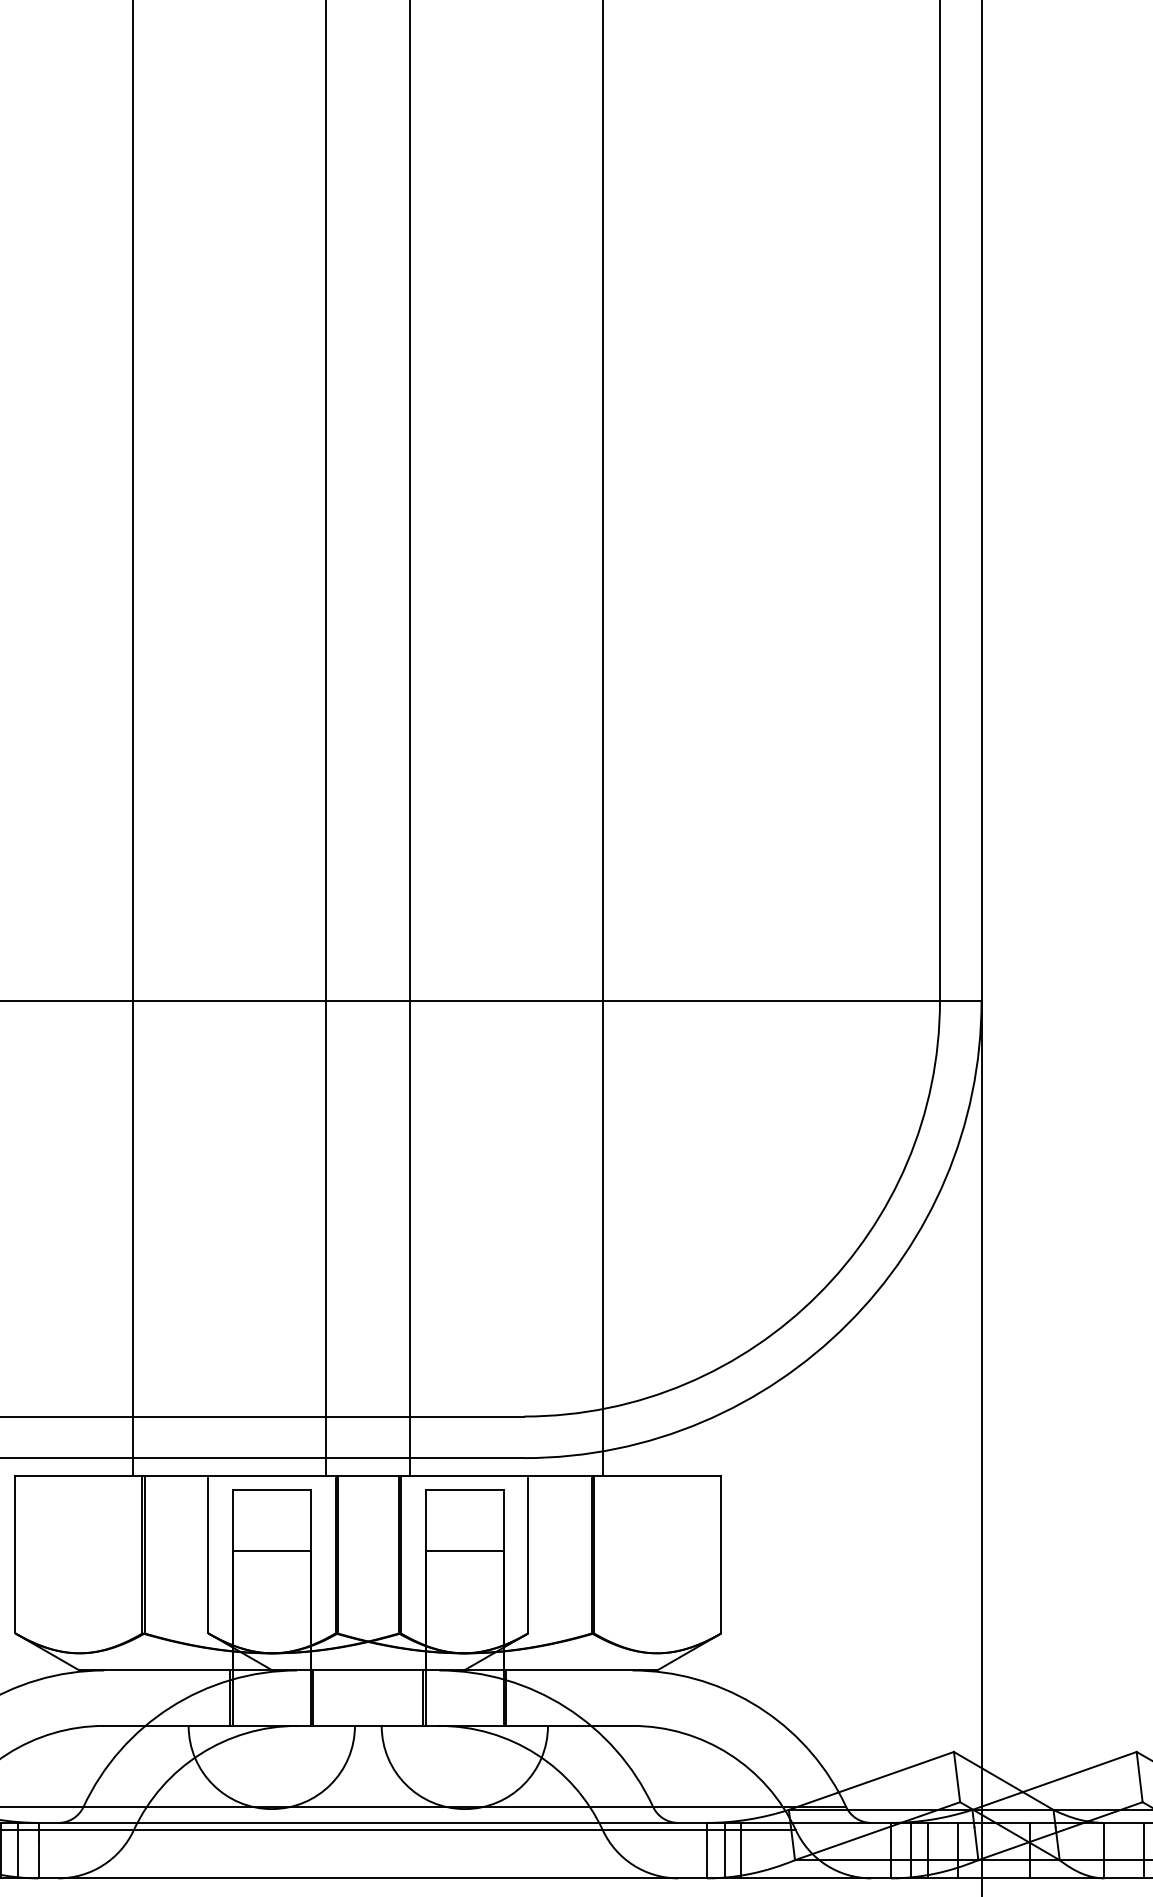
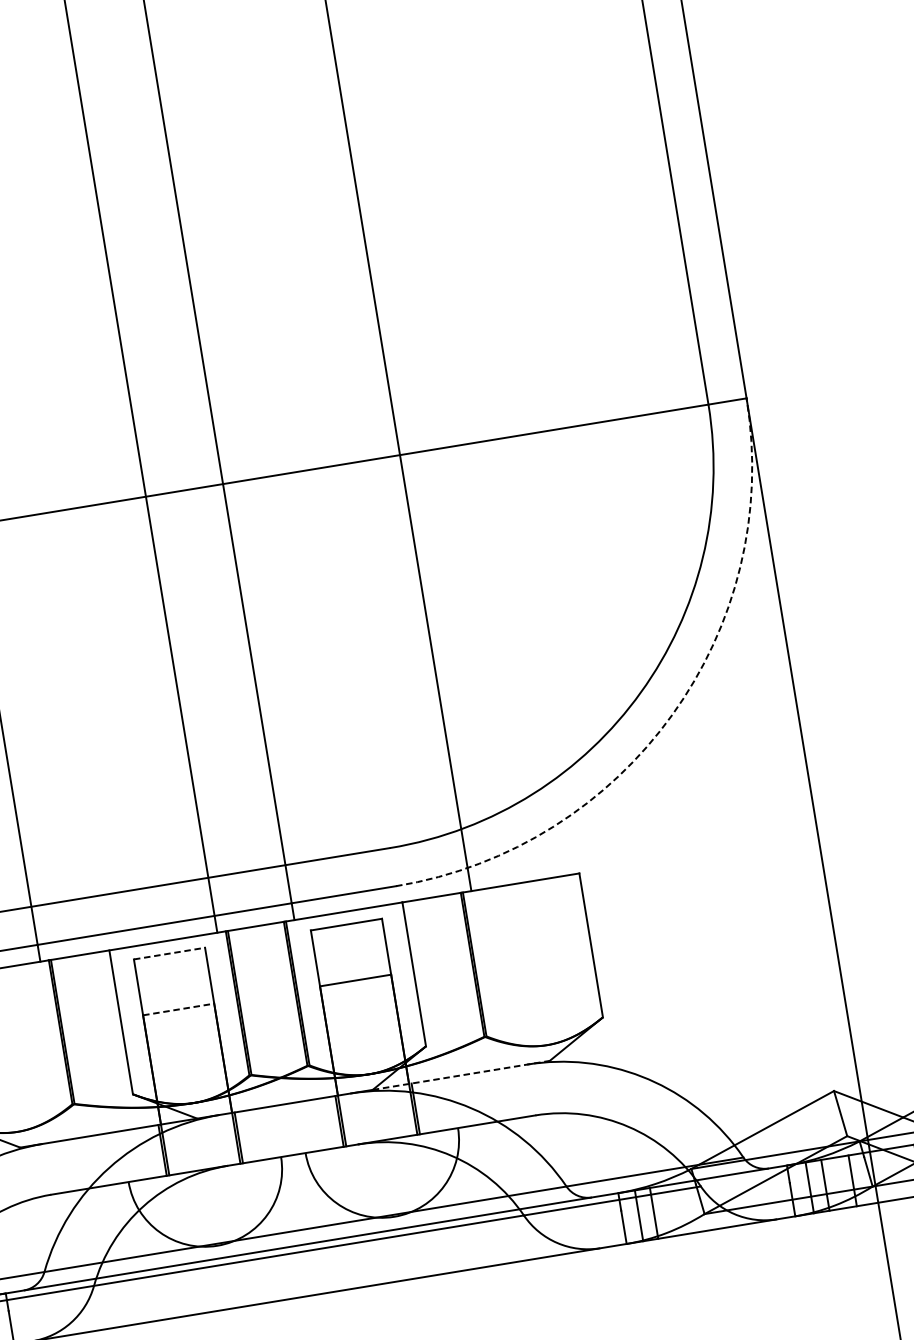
arc: (847, 1324) -> (672, 715), solid -> dashed
line: (271, 1490) -> (169, 953), solid -> dashed
line: (271, 1551) -> (178, 1009), solid -> dashed
line: (560, 1670) -> (461, 1075), solid -> dashed

